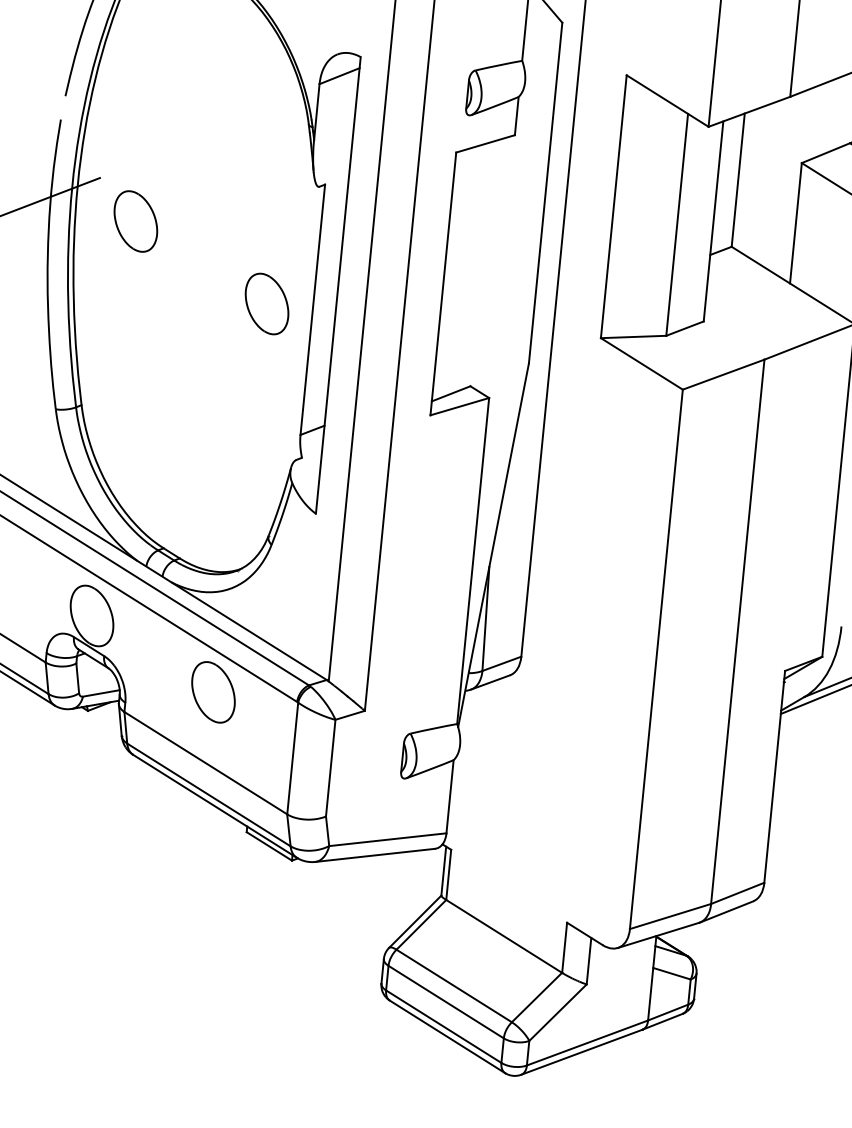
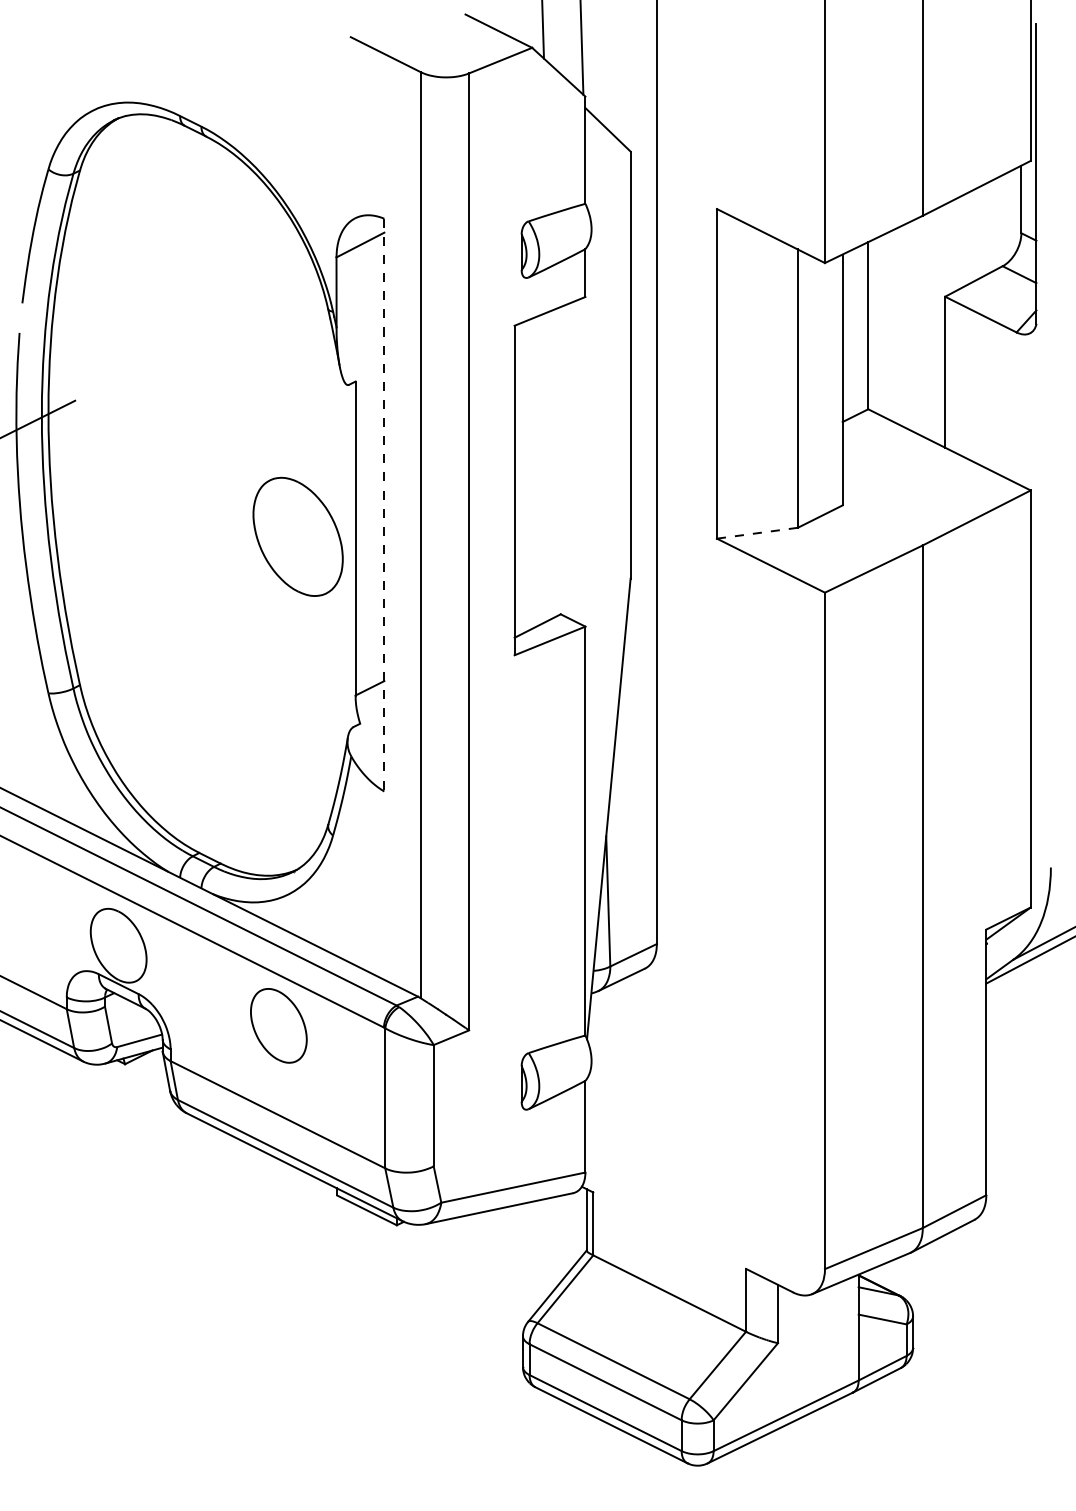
part: (135, 221) -> (124, 450), removed
line: (338, 285) -> (384, 505), solid -> dashed
part: (266, 303) -> (297, 536), size x1.6
line: (633, 337) -> (757, 533), solid -> dashed

